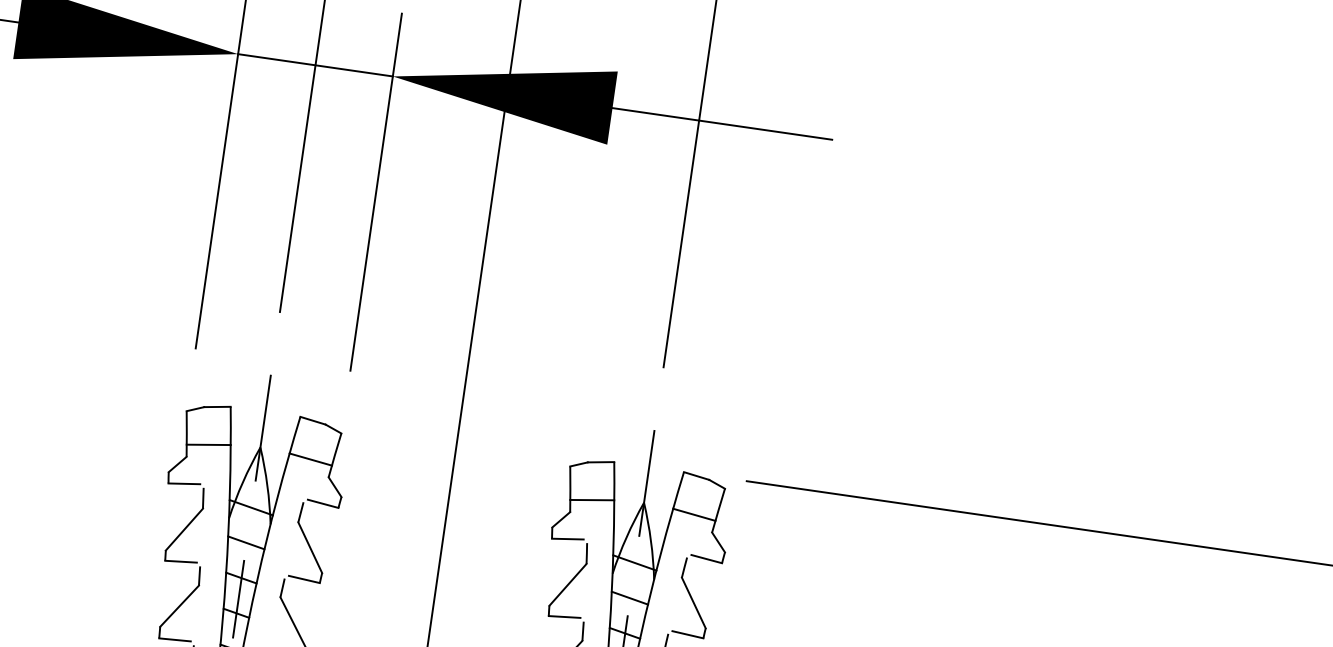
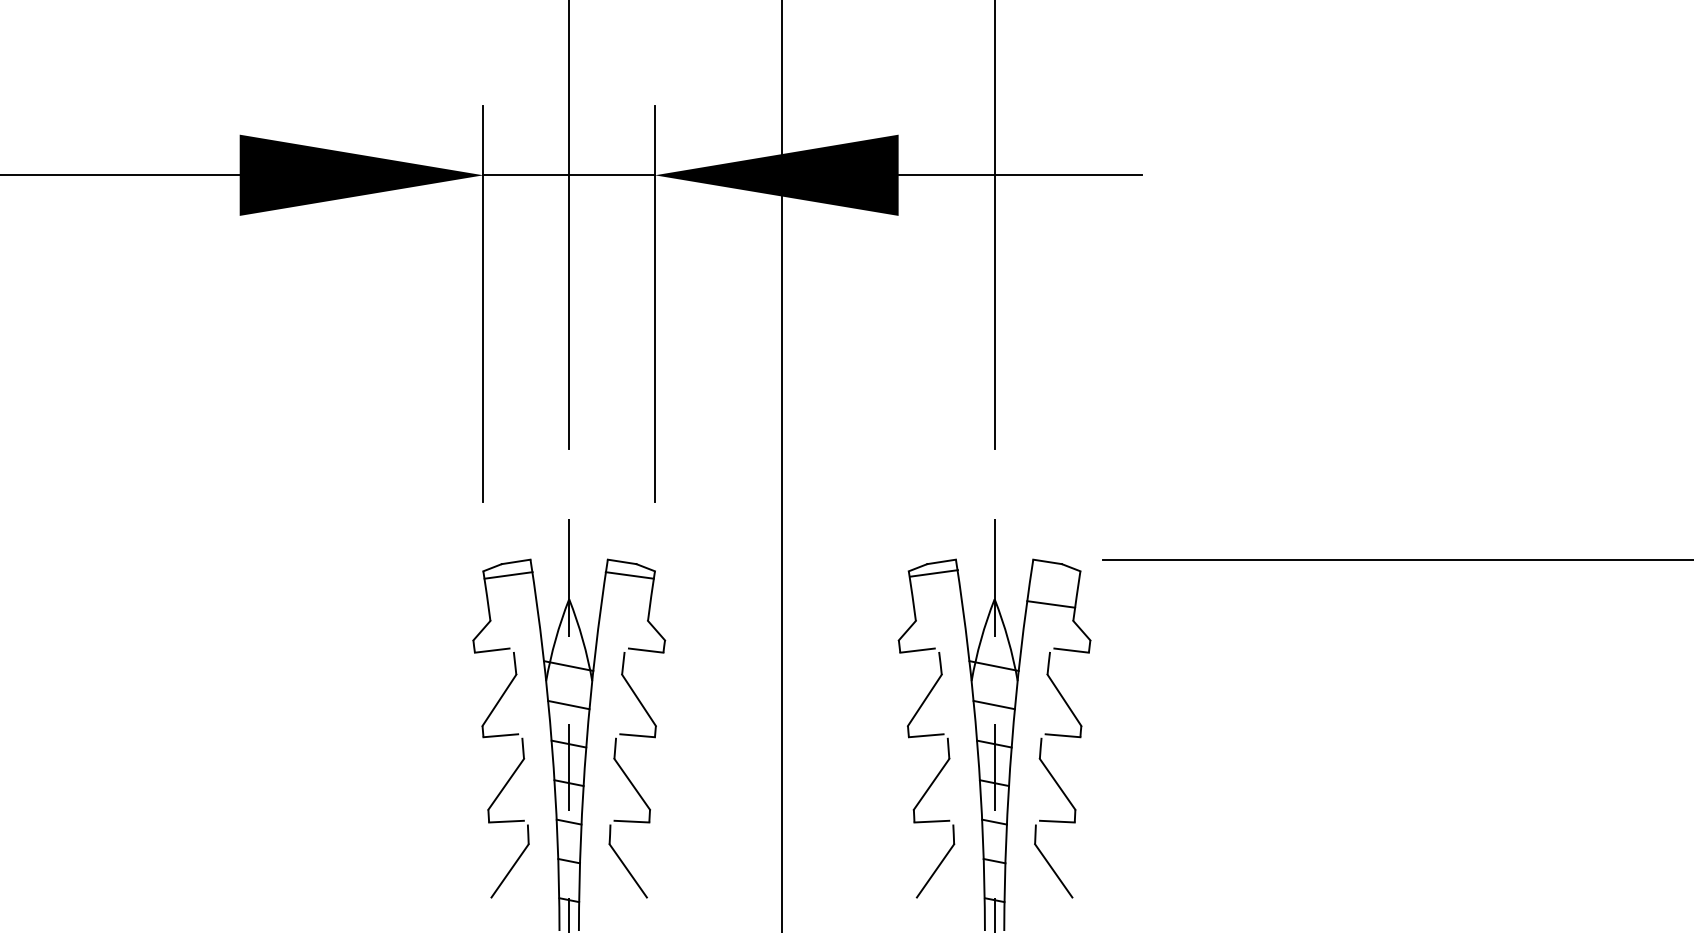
line: (208, 444) -> (508, 575), moved
line: (310, 459) -> (629, 575), moved
line: (591, 500) -> (933, 573), moved

